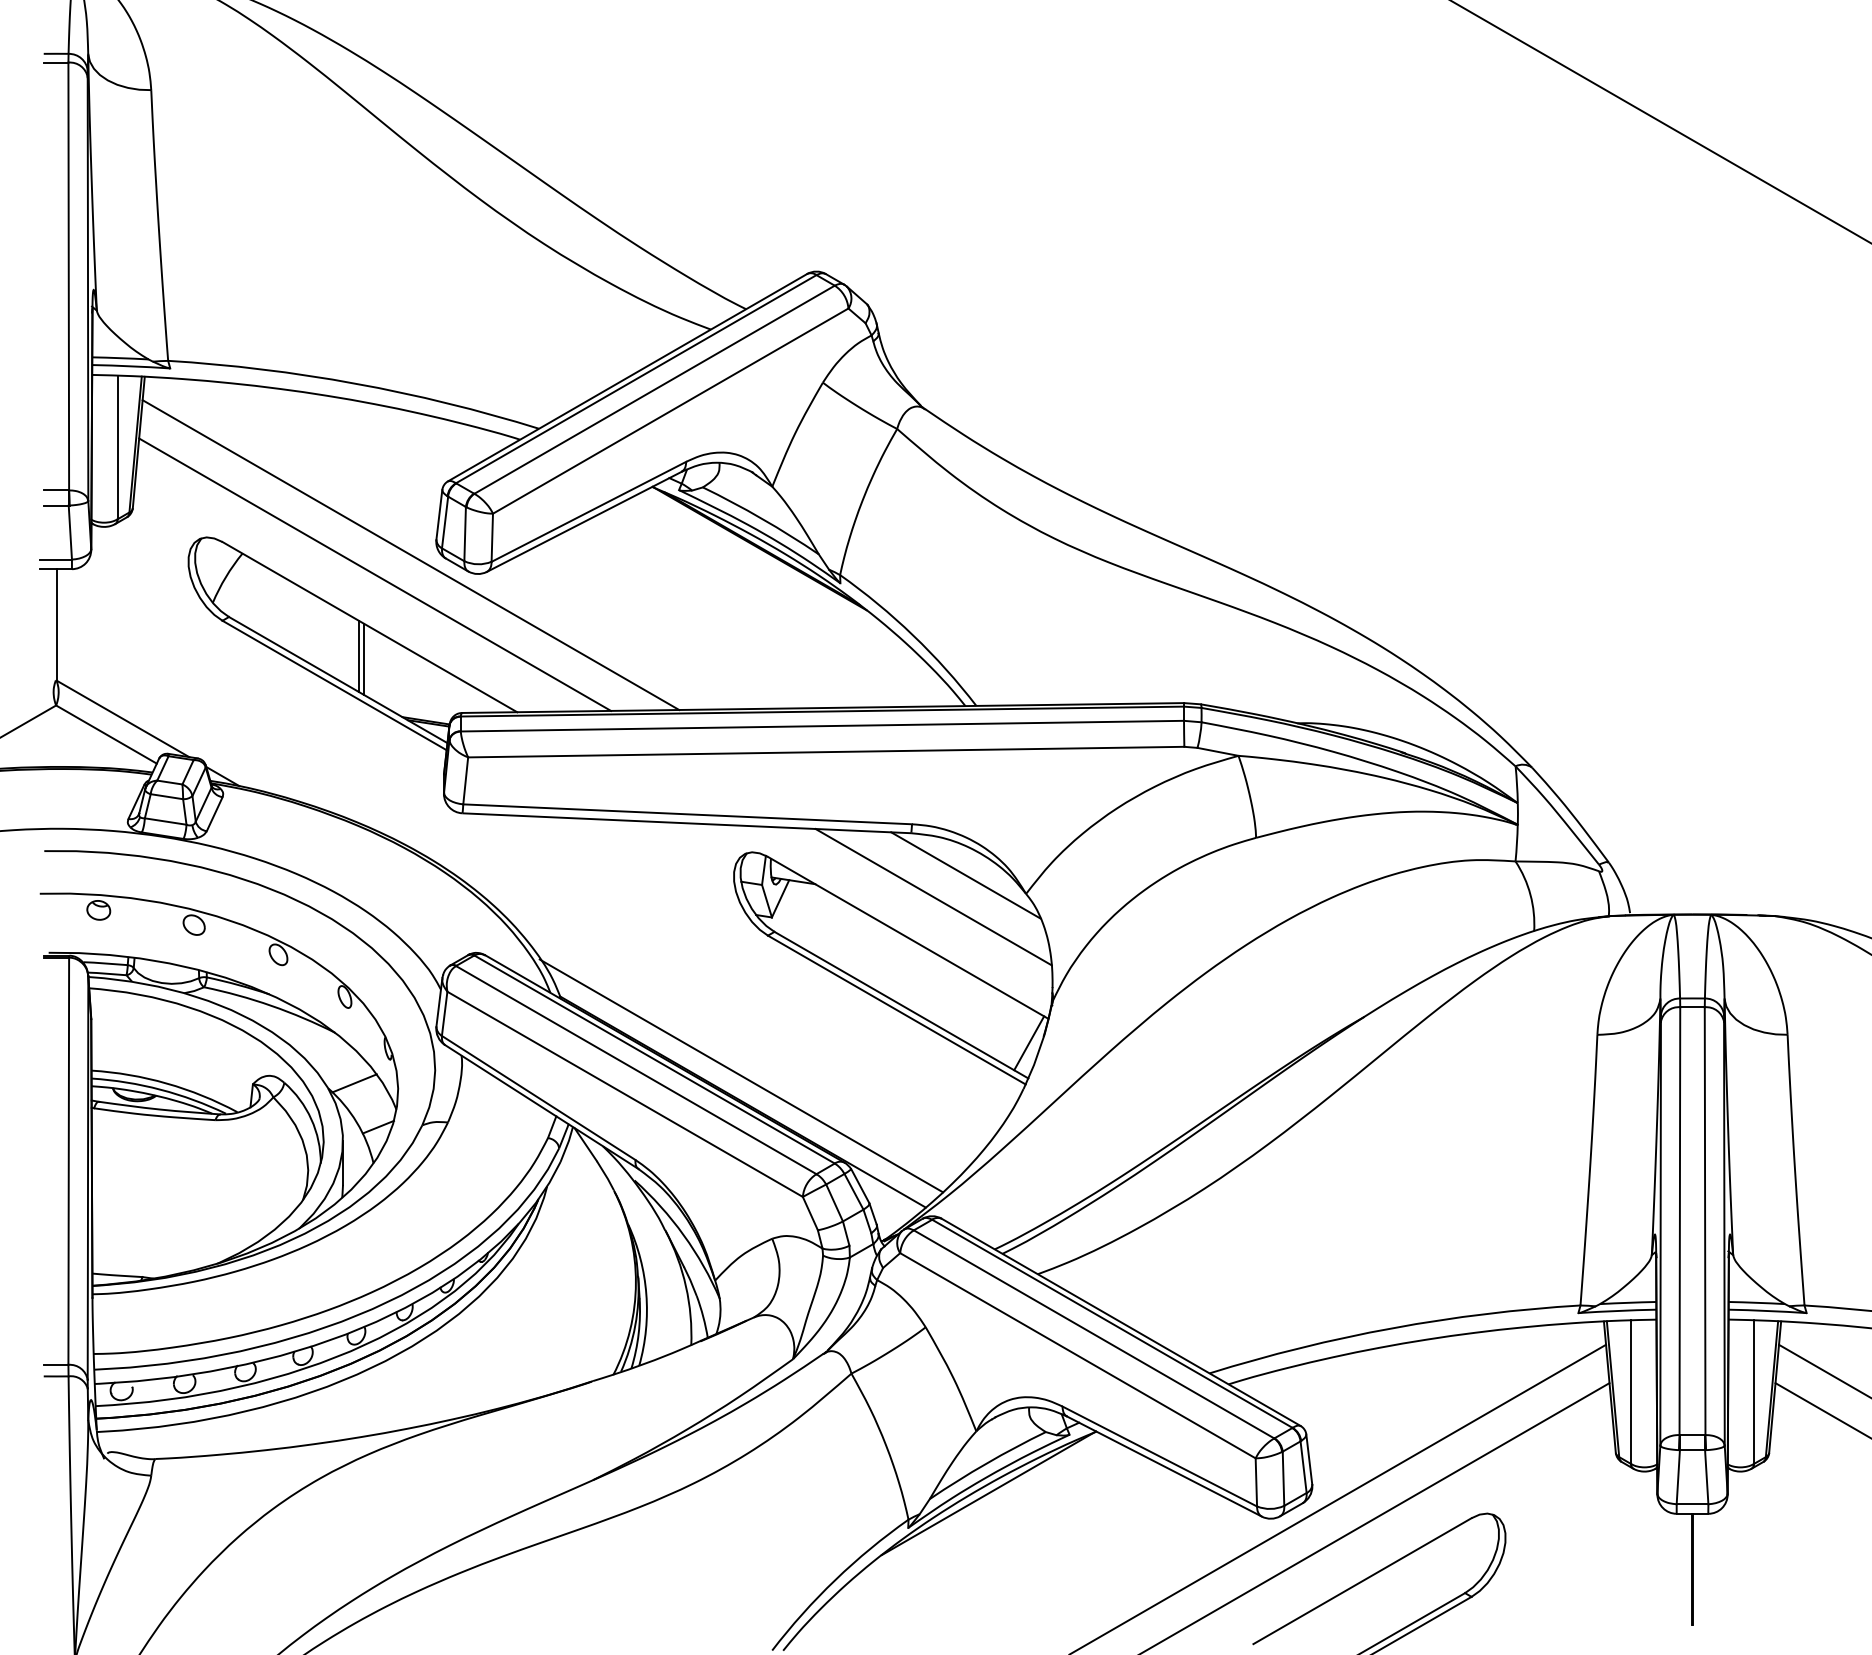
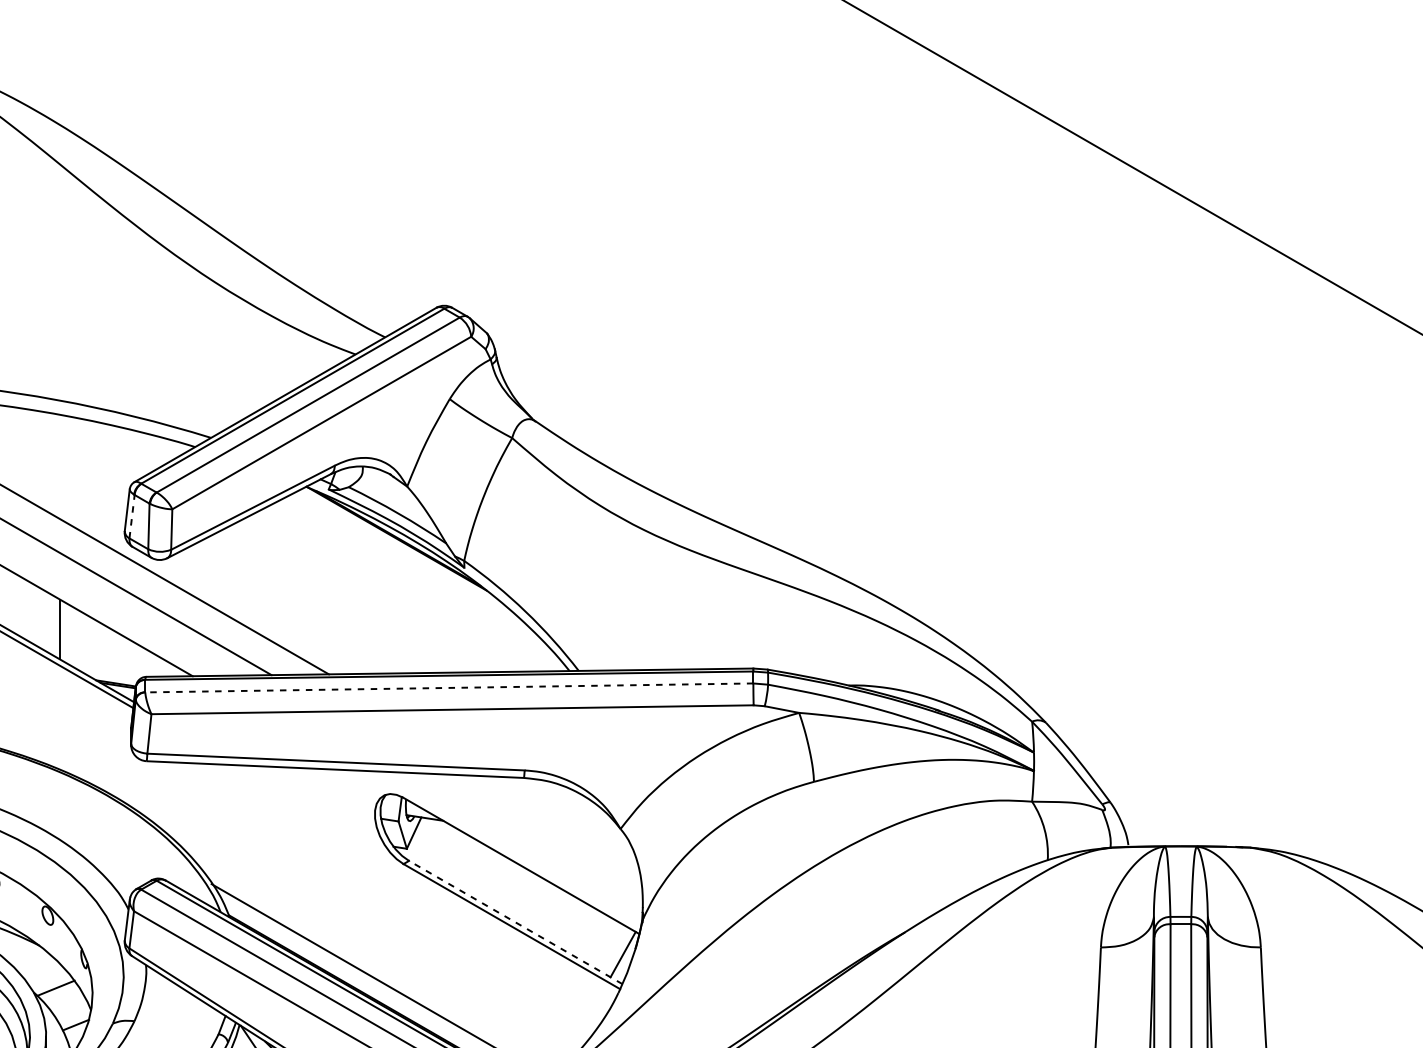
line: (445, 522) -> (132, 516), solid -> dashed
line: (363, 658) -> (63, 631), removed
line: (822, 726) -> (449, 688), solid -> dashed
line: (965, 875) -> (569, 813), removed
line: (933, 896) -> (542, 831), removed
line: (901, 1005) -> (515, 922), solid -> dashed

